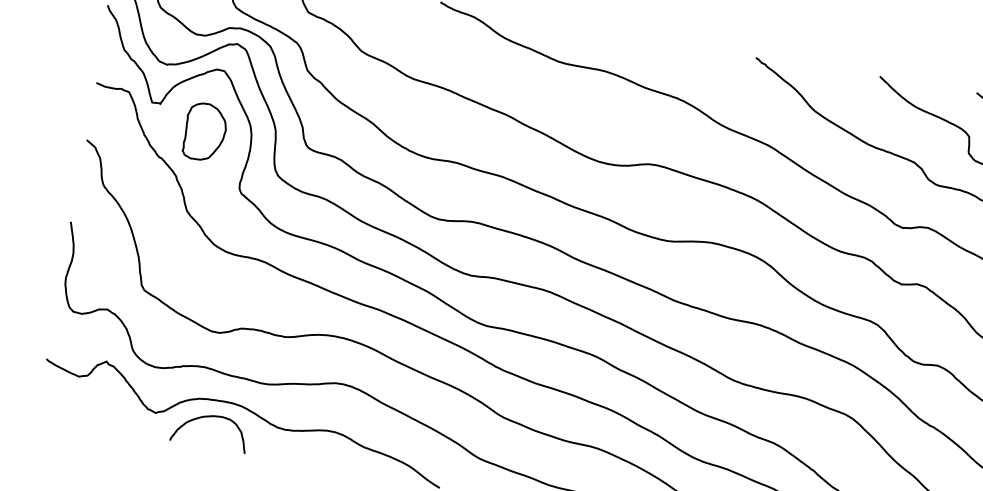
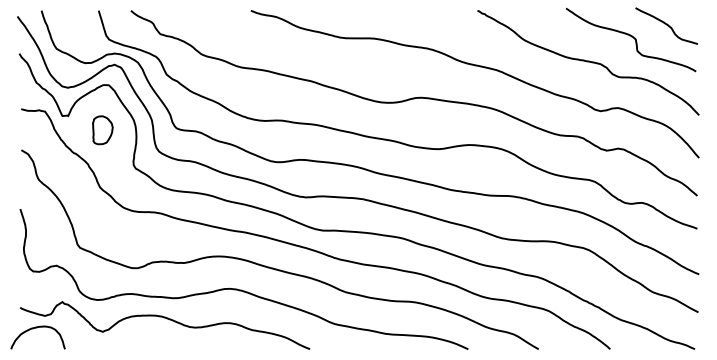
part: (204, 132) -> (102, 130), size x0.7
curve: (205, 418) -> (33, 329), moved

